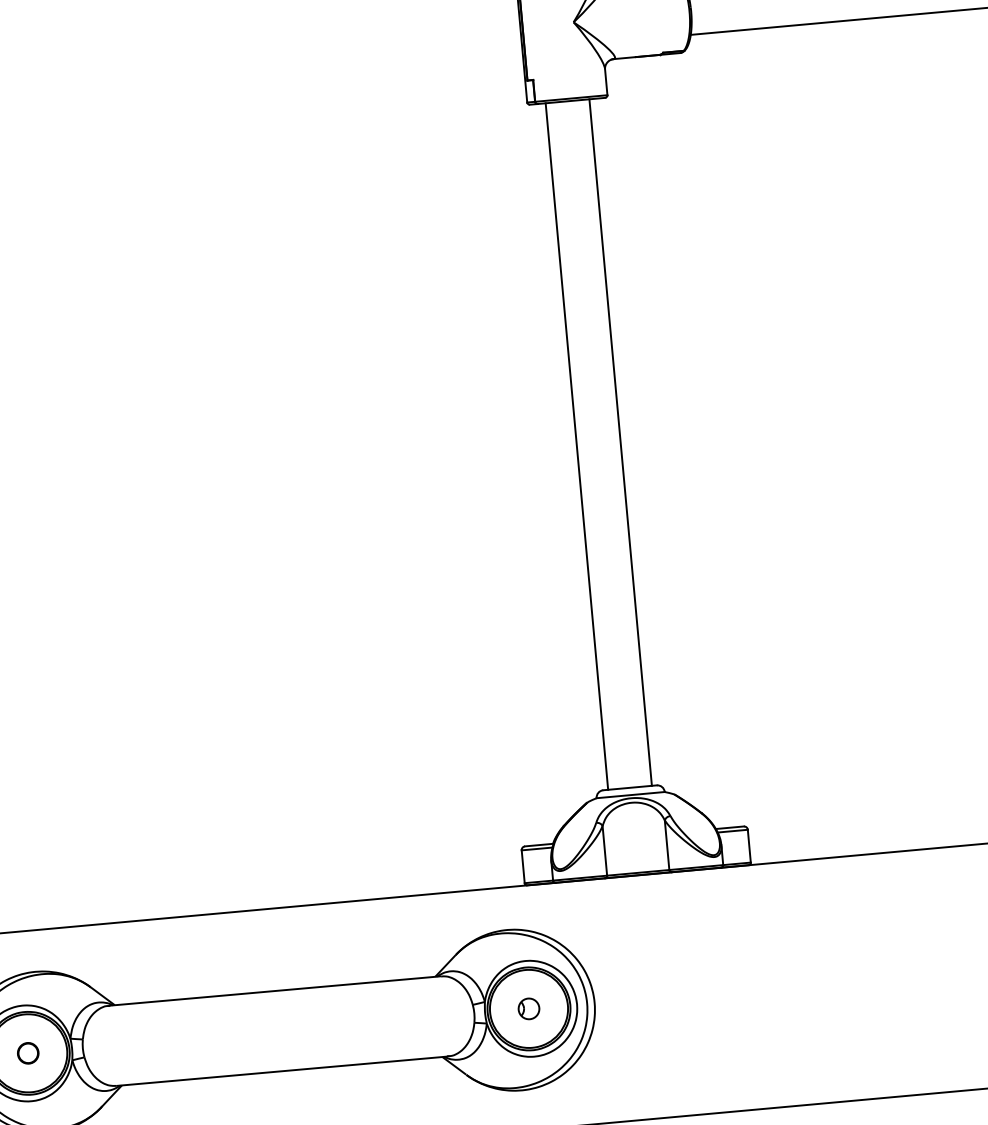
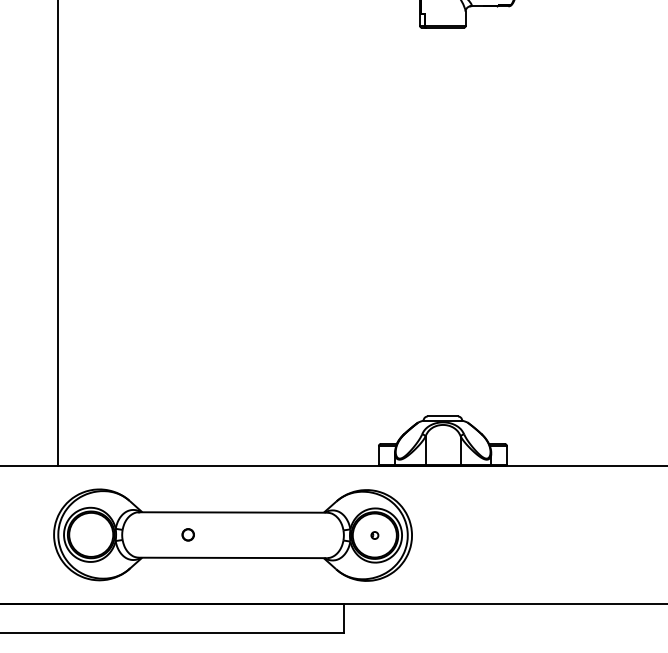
line: (620, 441) -> (455, 221), removed
line: (576, 445) -> (430, 221), removed
part: (528, 1008) -> (374, 535), size x0.6
circle: (26, 1052) -> (187, 534), moved

